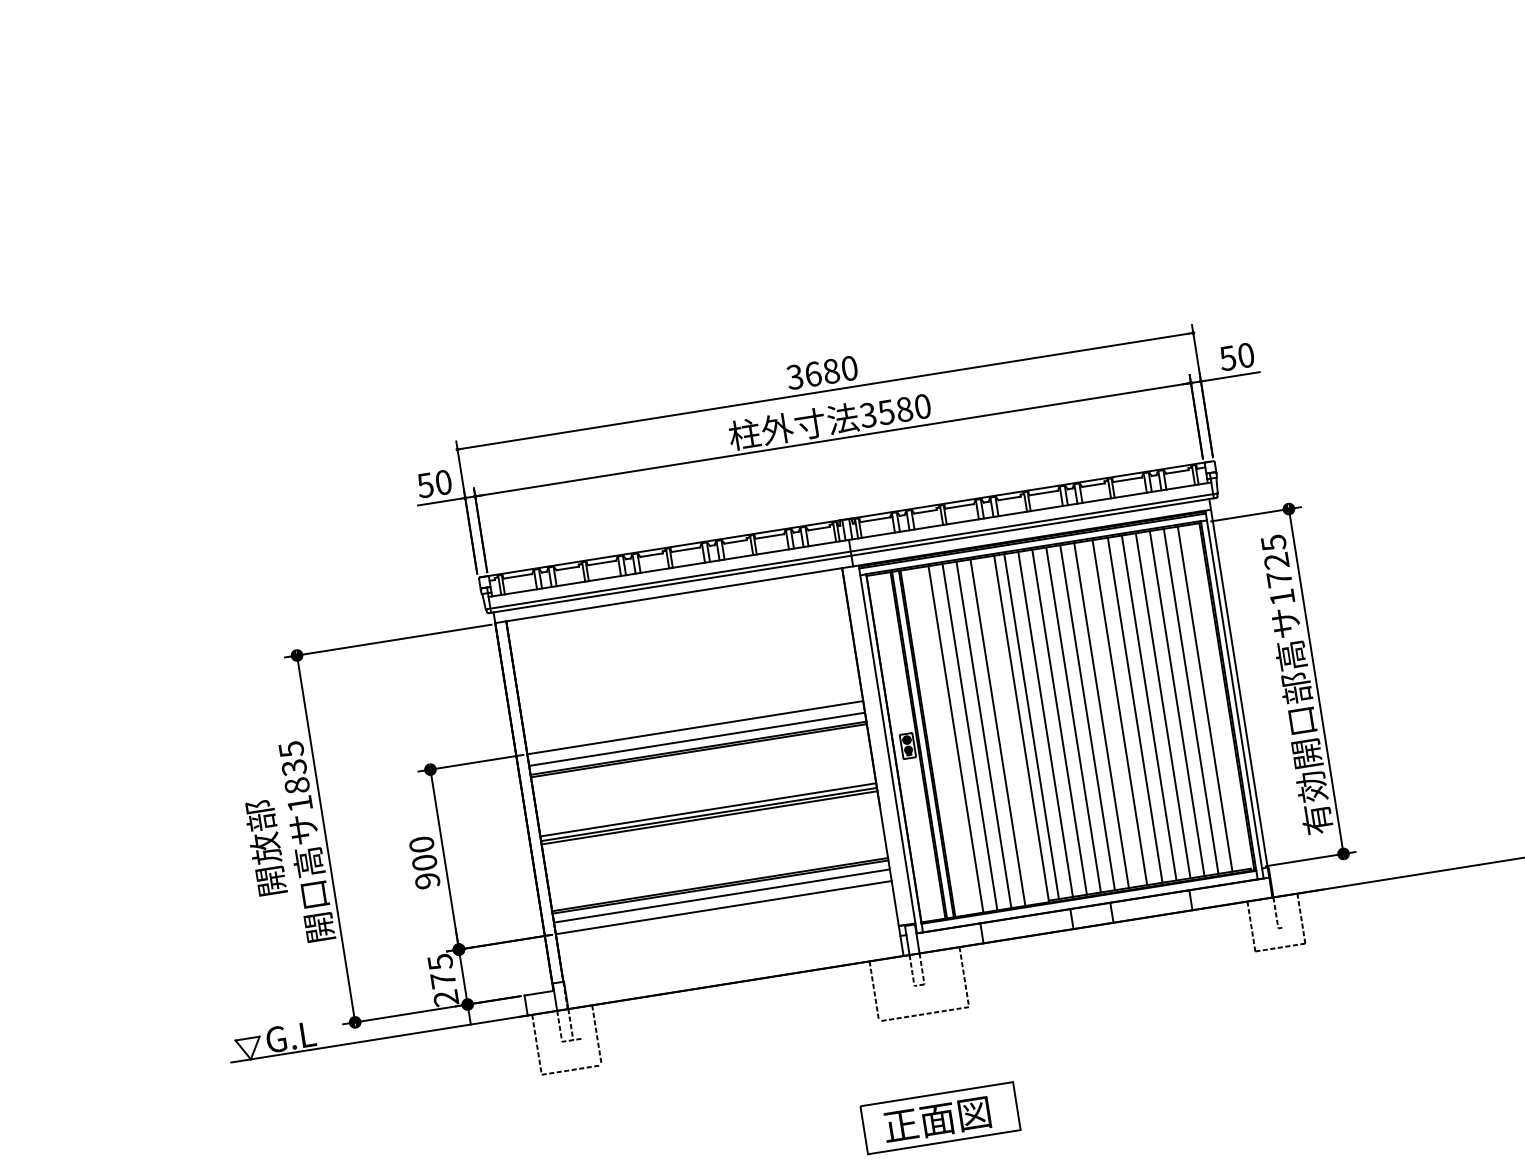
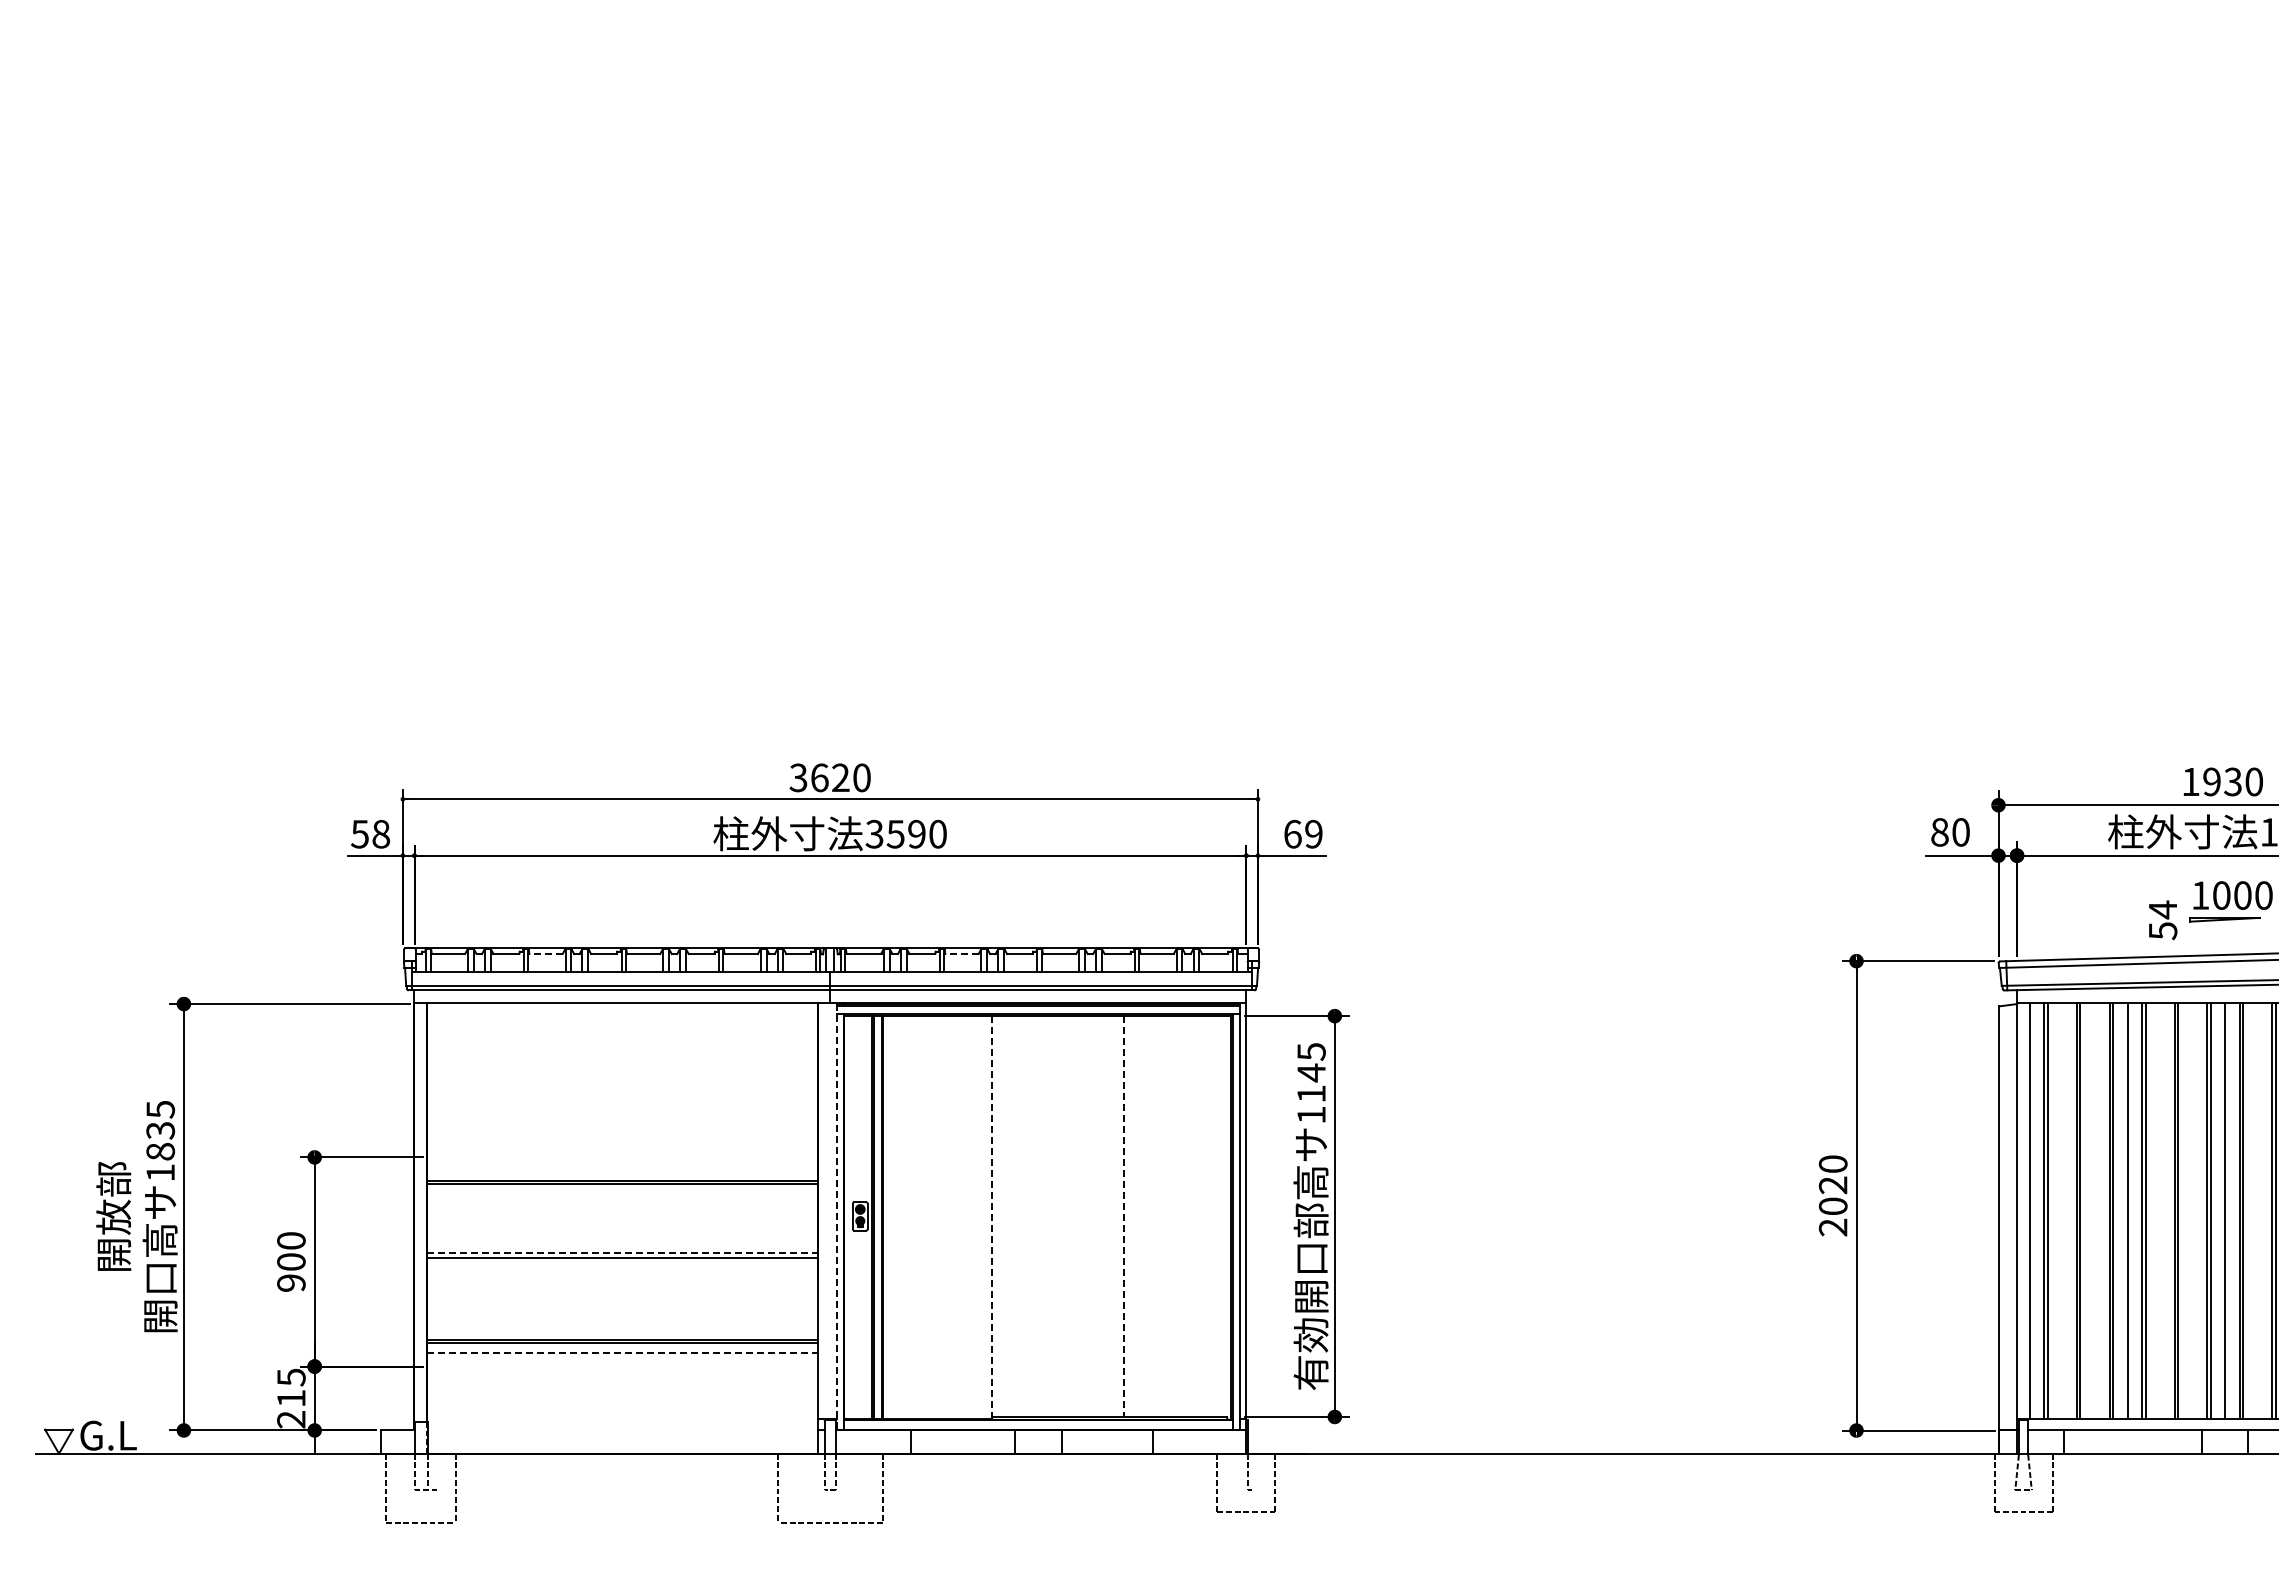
text: (1236, 356) -> (1302, 833), 50 -> 69
text: (831, 371) -> (840, 777), 3680 -> 3620
text: (904, 408) -> (916, 833), 3580 -> 3590
text: (443, 482) -> (381, 834), 50 -> 58
line: (960, 505) -> (962, 953), solid -> dashed
line: (602, 562) -> (546, 953), solid -> dashed
text: (1277, 569) -> (1311, 1082), 1725 -> 1145
line: (1204, 699) -> (1205, 1216), removed
line: (1191, 701) -> (1189, 1216), removed
line: (1177, 703) -> (1173, 1216), removed
line: (1162, 705) -> (1156, 1216), removed
line: (1149, 707) -> (1140, 1216), removed
line: (1135, 710) -> (1124, 1217), solid -> dashed
line: (1119, 712) -> (1106, 1216), removed
line: (1101, 715) -> (1085, 1216), removed
line: (1087, 717) -> (1069, 1216), removed
line: (1073, 719) -> (1052, 1216), removed
line: (1059, 722) -> (1036, 1216), removed
line: (1045, 724) -> (1020, 1216), removed
line: (1032, 726) -> (1004, 1216), removed
line: (695, 727) -> (622, 1157), removed
line: (1021, 729) -> (992, 1218), solid -> dashed
line: (997, 732) -> (964, 1217), removed
line: (983, 734) -> (948, 1217), removed
line: (970, 737) -> (932, 1217), removed
line: (697, 738) -> (622, 1170), removed
line: (955, 739) -> (915, 1217), removed
line: (887, 750) -> (836, 1217), solid -> dashed
line: (708, 809) -> (622, 1252), solid -> dashed
line: (709, 818) -> (622, 1262), removed
line: (722, 896) -> (622, 1353), solid -> dashed
line: (723, 907) -> (622, 1366), removed
text: (443, 980) -> (291, 1398), 275 -> 215

